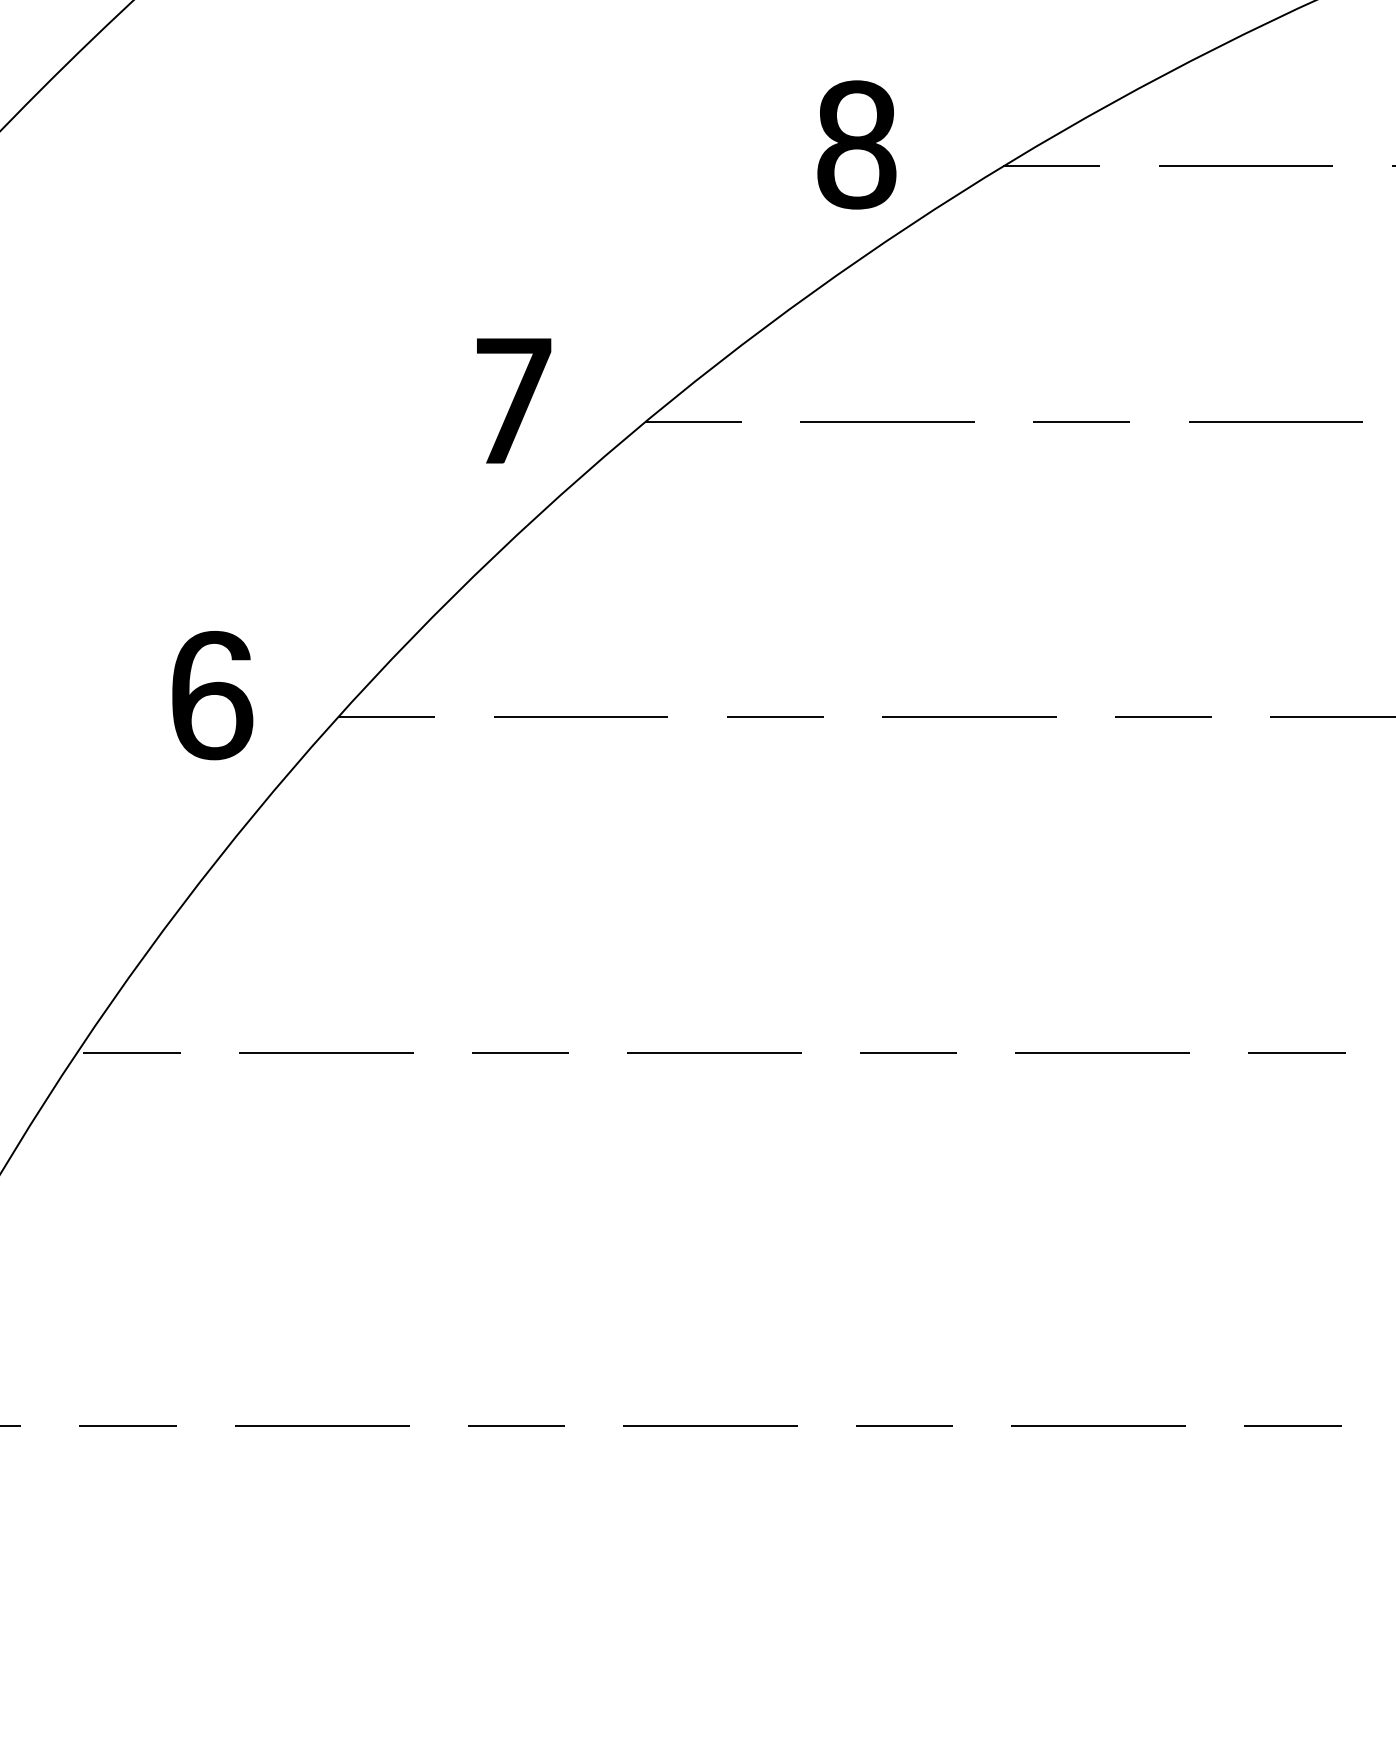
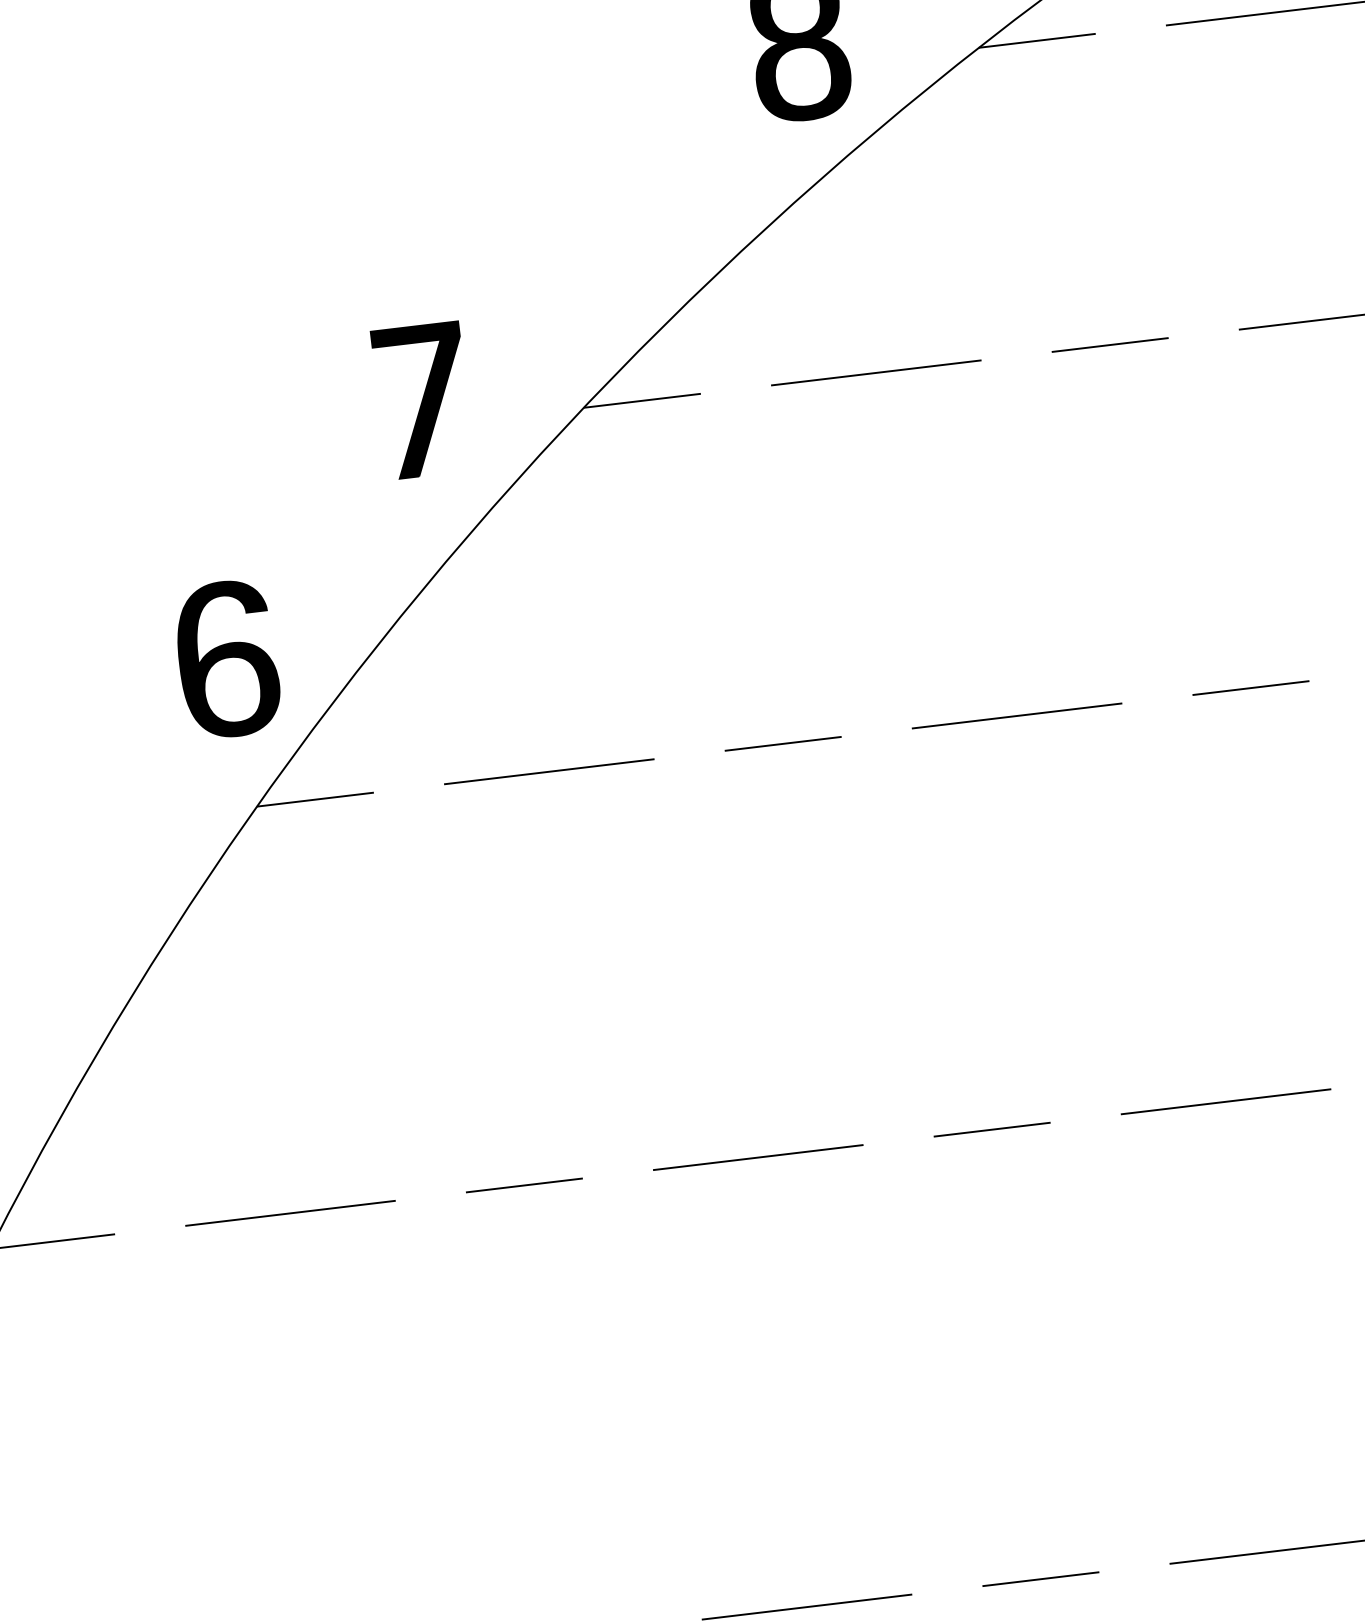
part: (212, 695) -> (227, 659), moved

